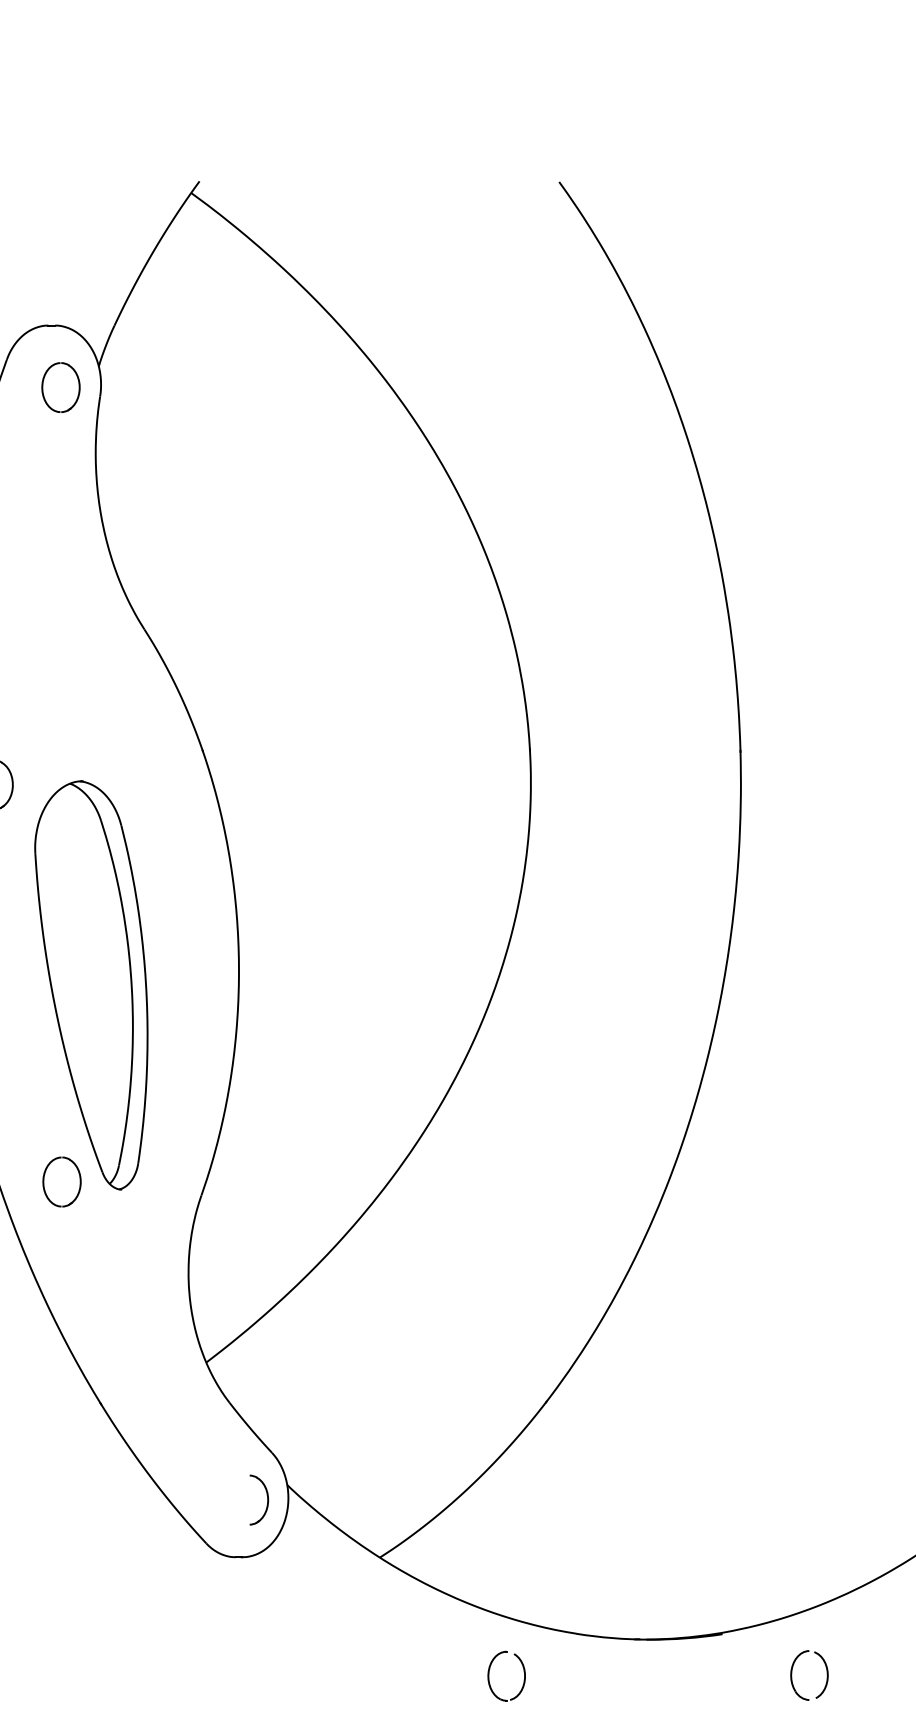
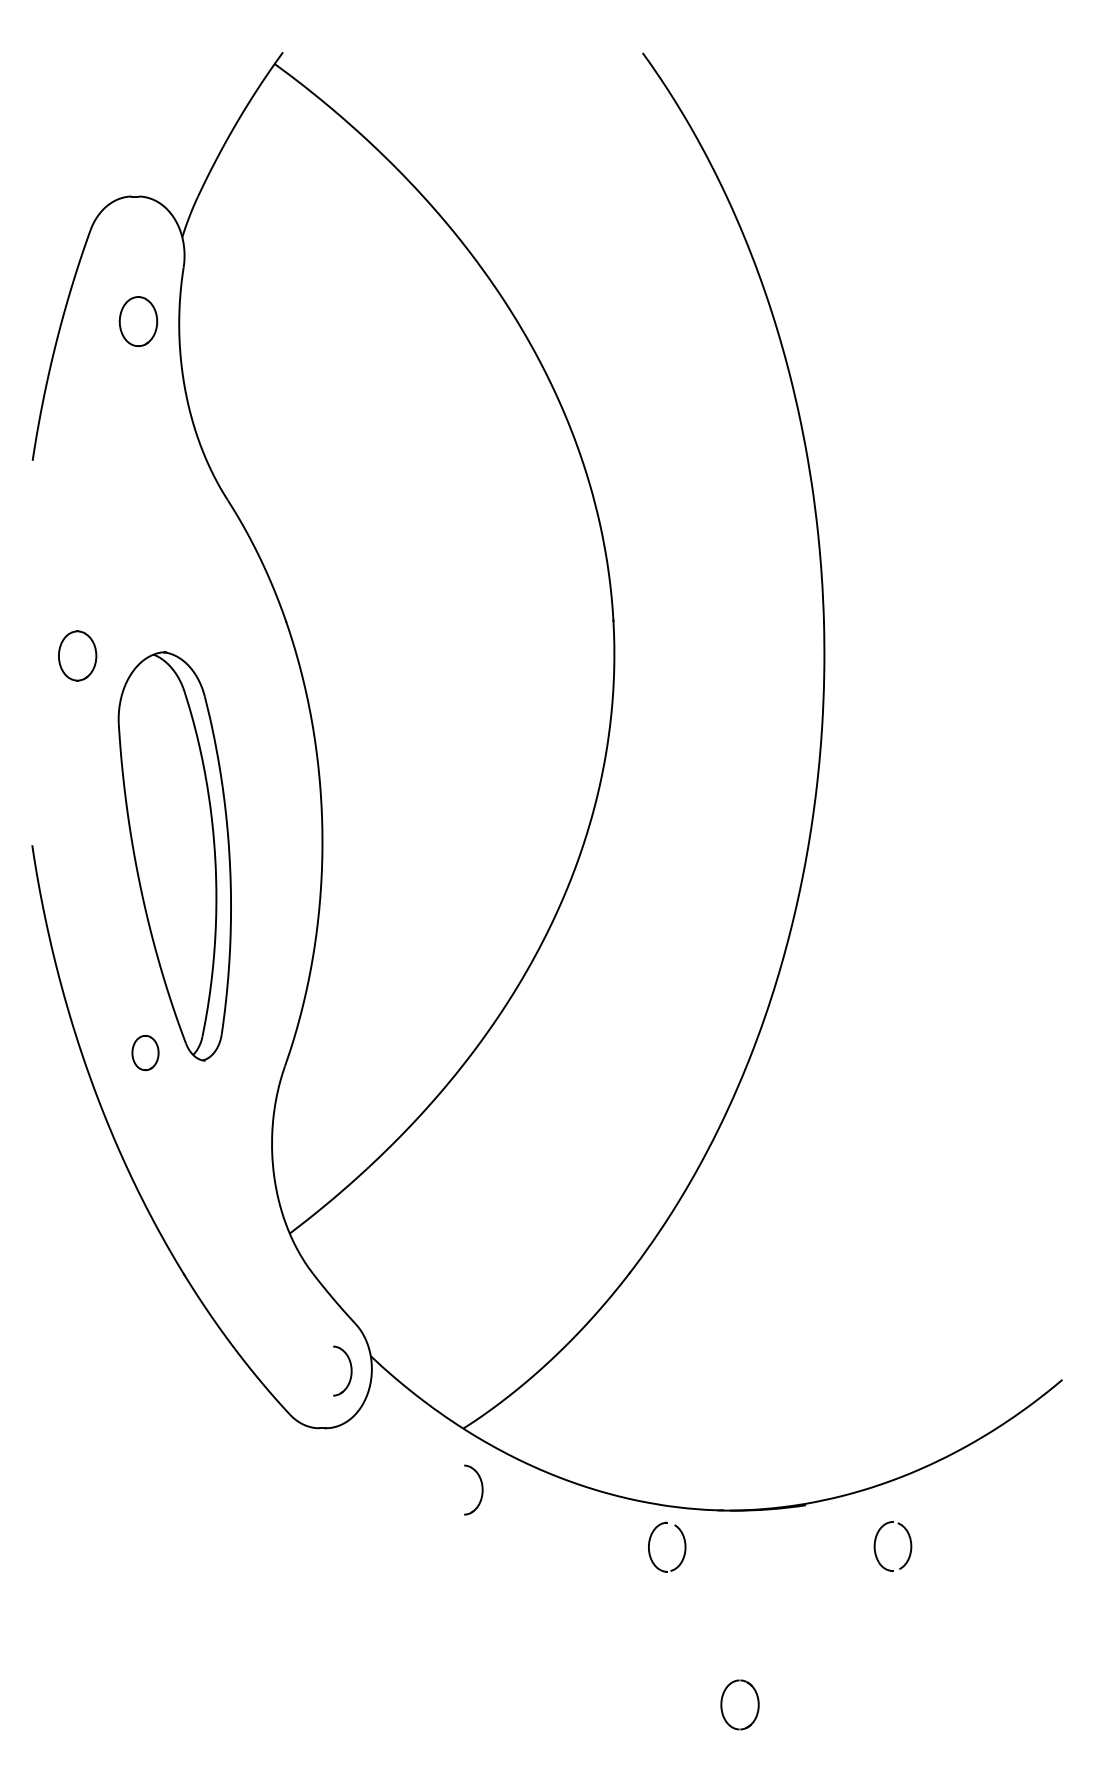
part: (61, 387) -> (138, 321), moved
part: (62, 1181) -> (145, 1052), size x0.7
part: (398, 1618) -> (481, 1489), added
part: (524, 1675) -> (684, 1546), moved

